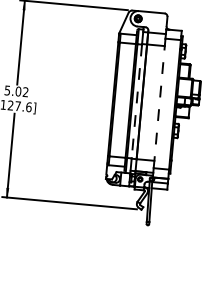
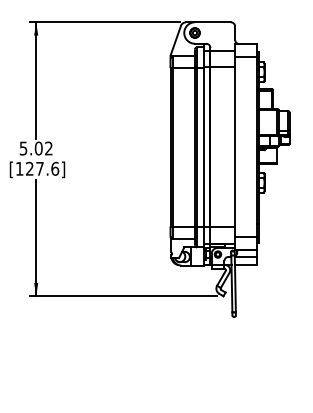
line: (136, 101) -> (203, 147), dashed -> solid
line: (159, 103) -> (235, 147), dashed -> solid

